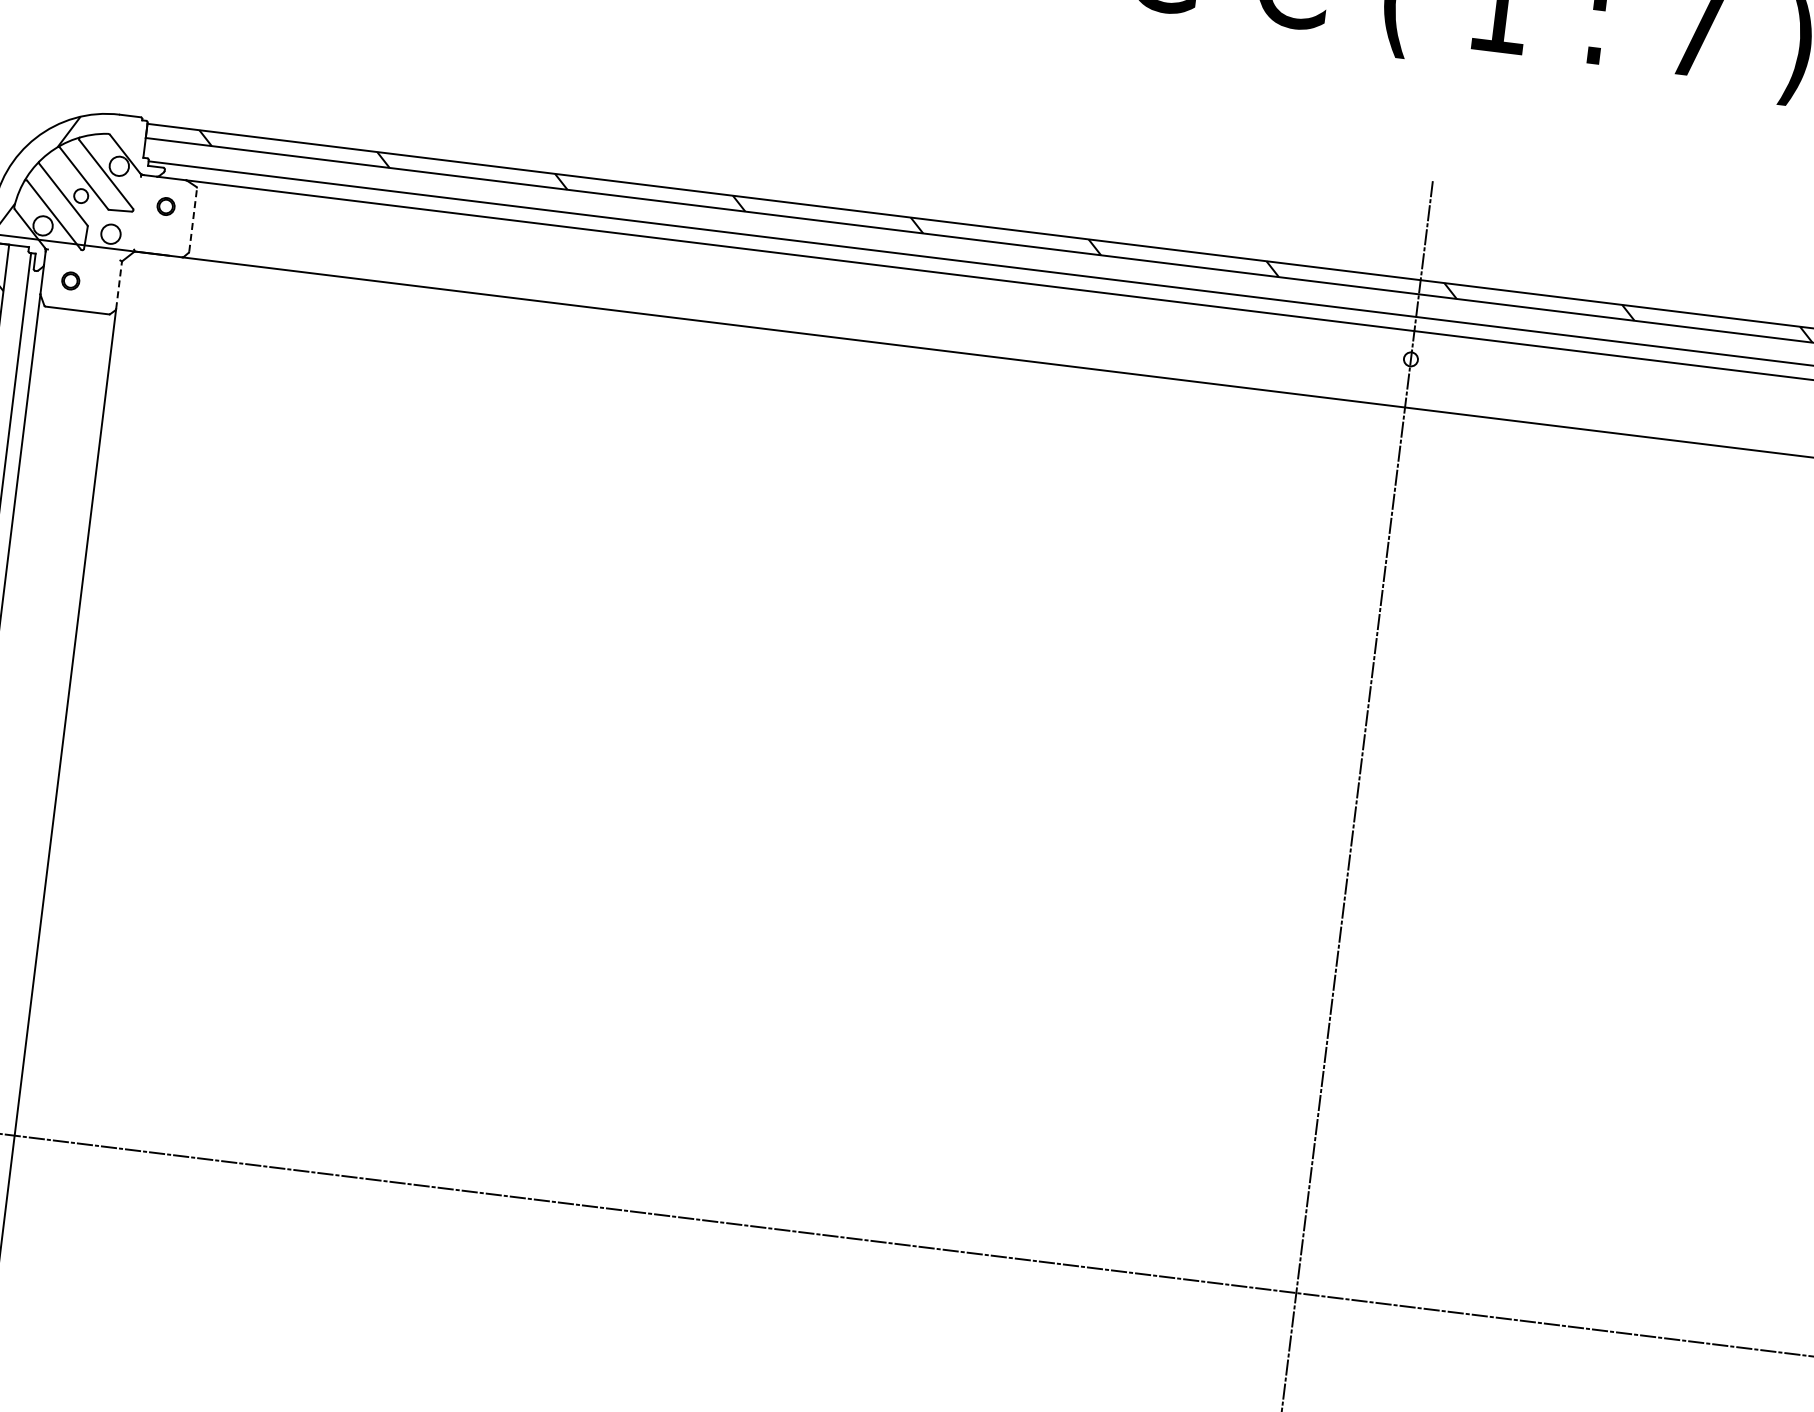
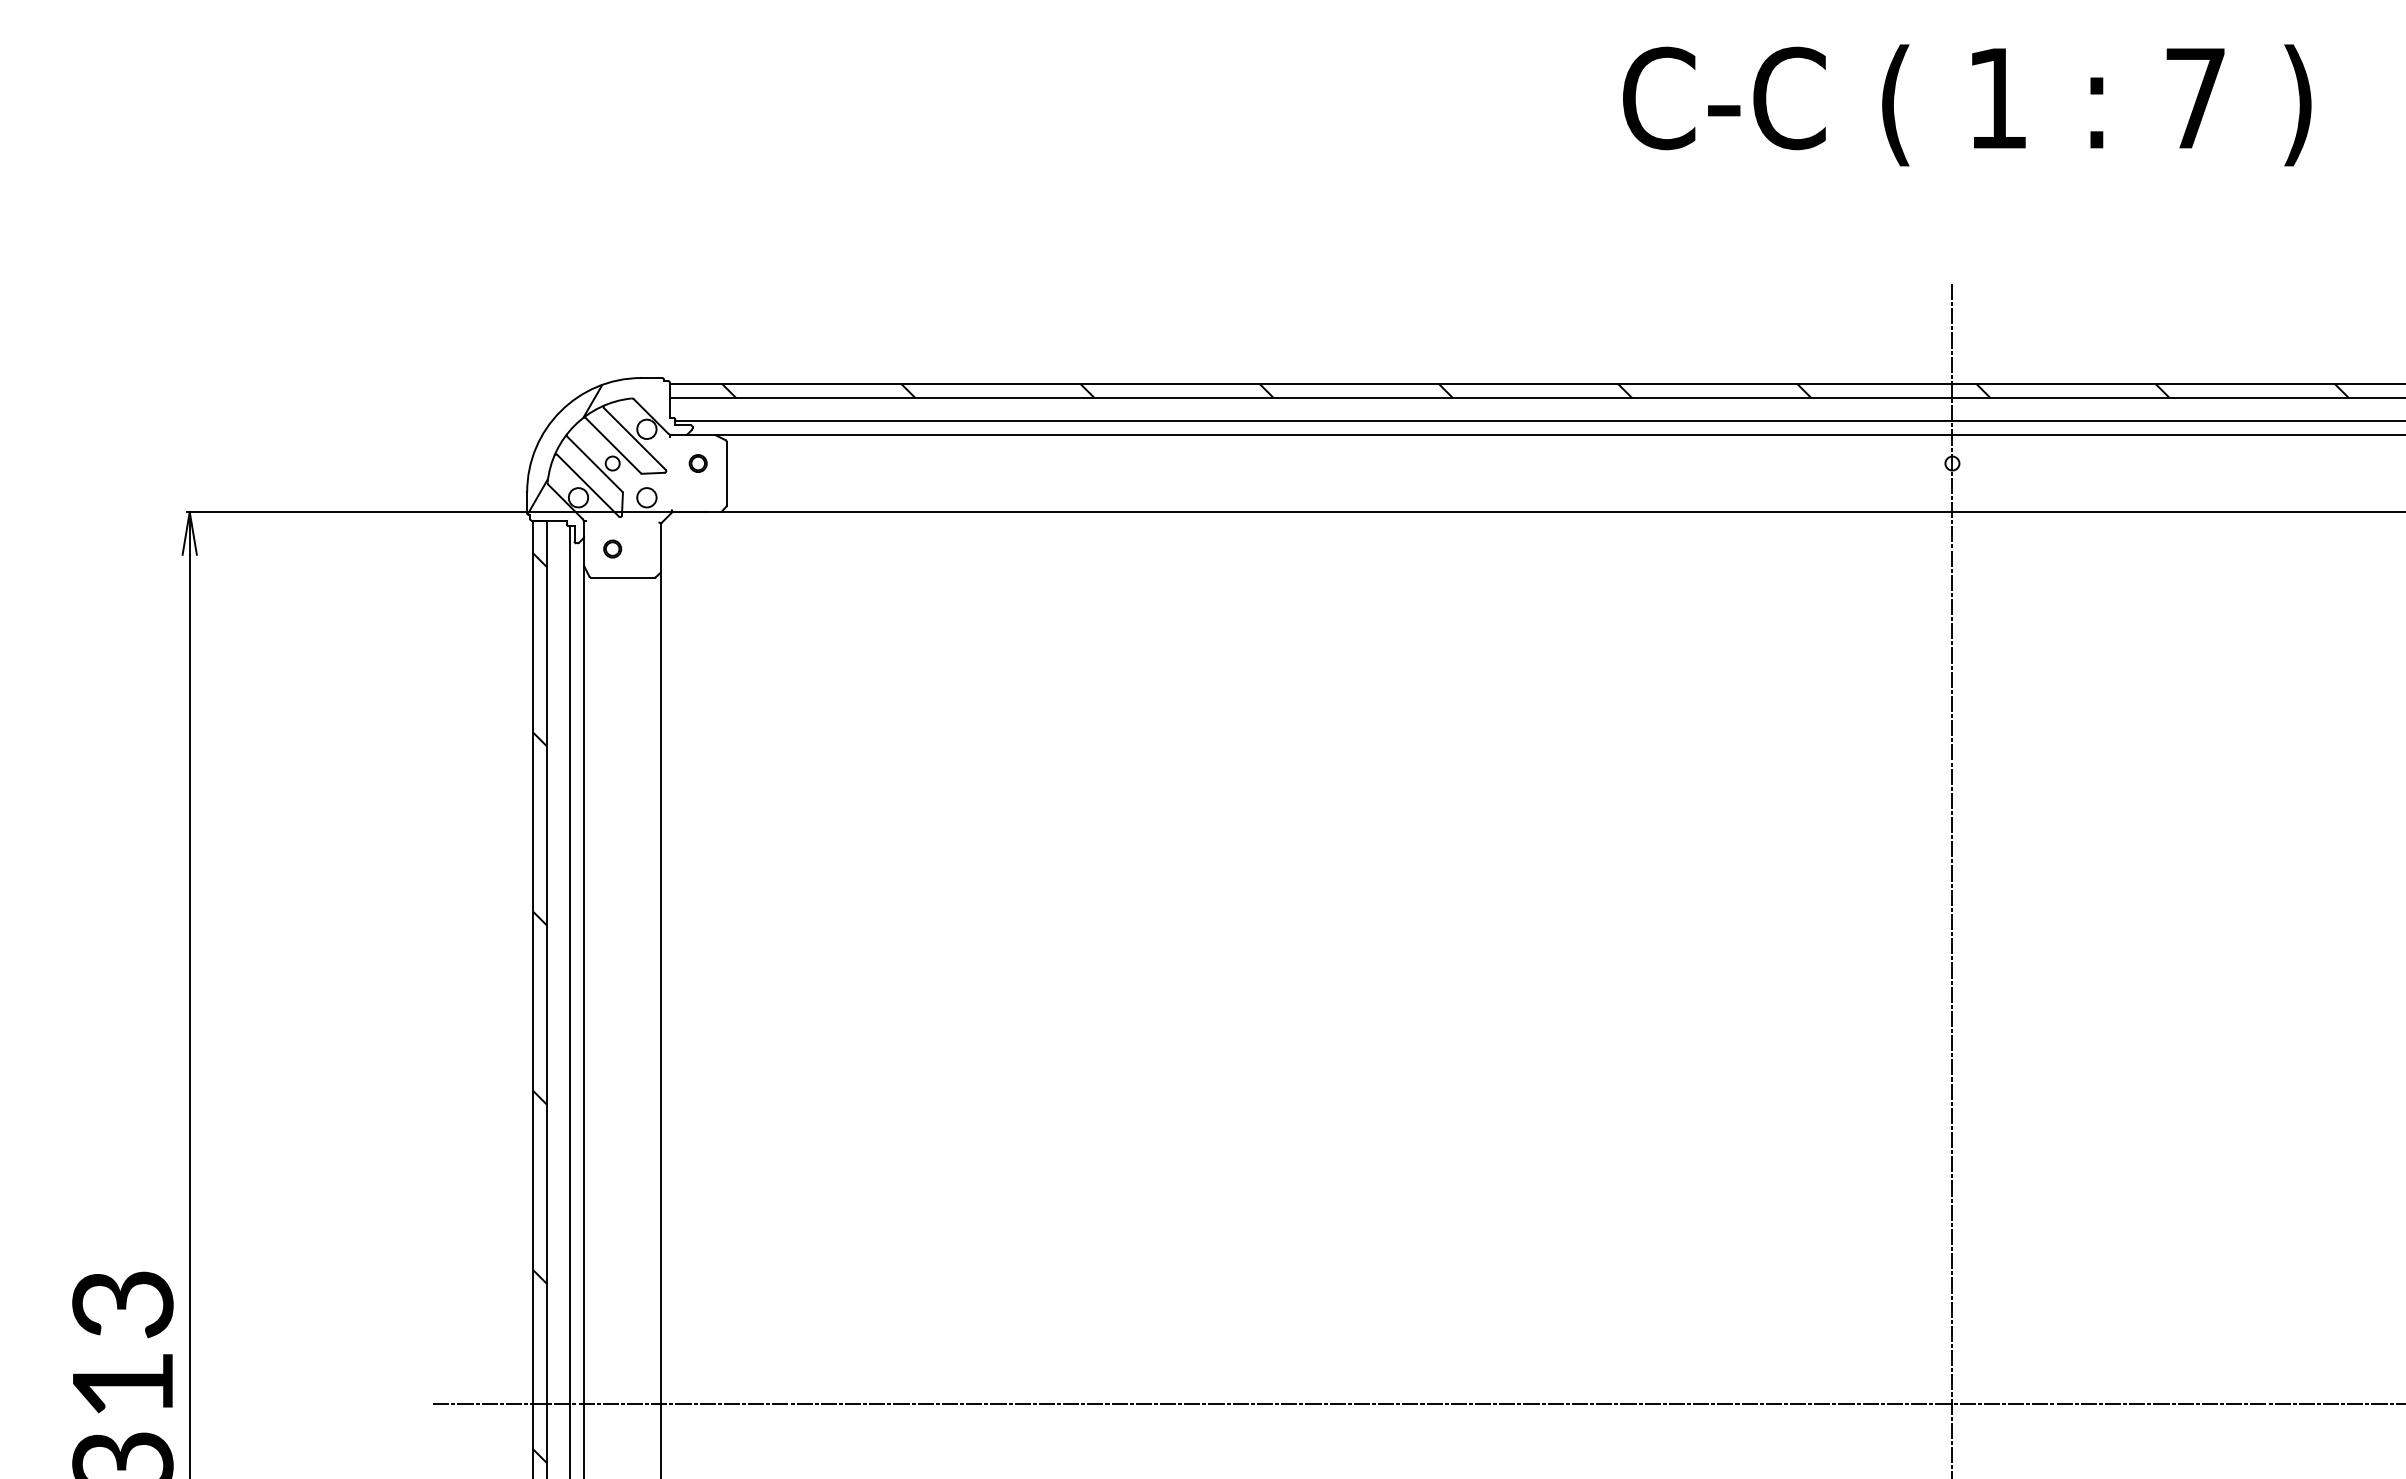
line: (192, 219) -> (726, 473), dashed -> solid
line: (119, 284) -> (661, 546), dashed -> solid

